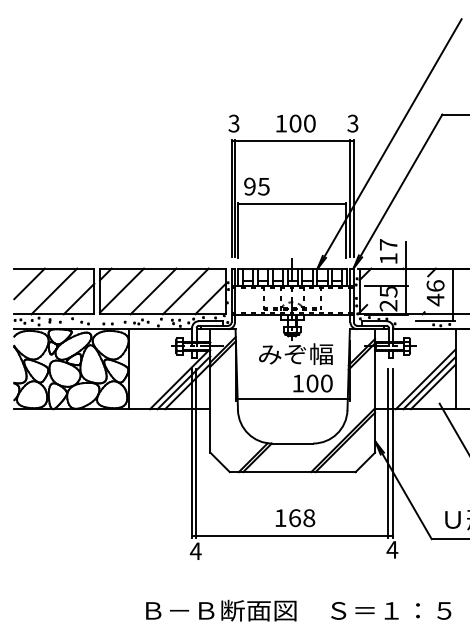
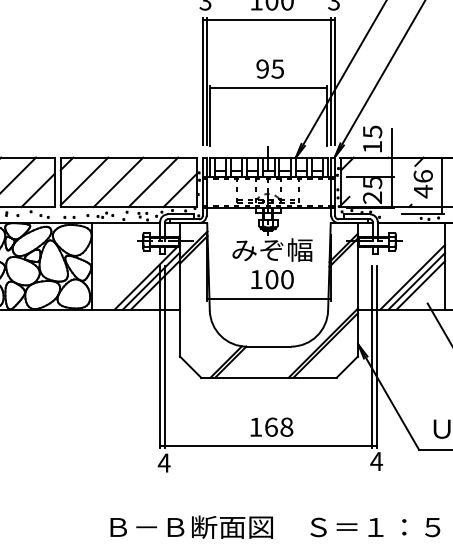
text: (256, 186) -> (269, 68), moved
text: (388, 244) -> (372, 131), 17 -> 15
text: (312, 383) -> (271, 279), moved

